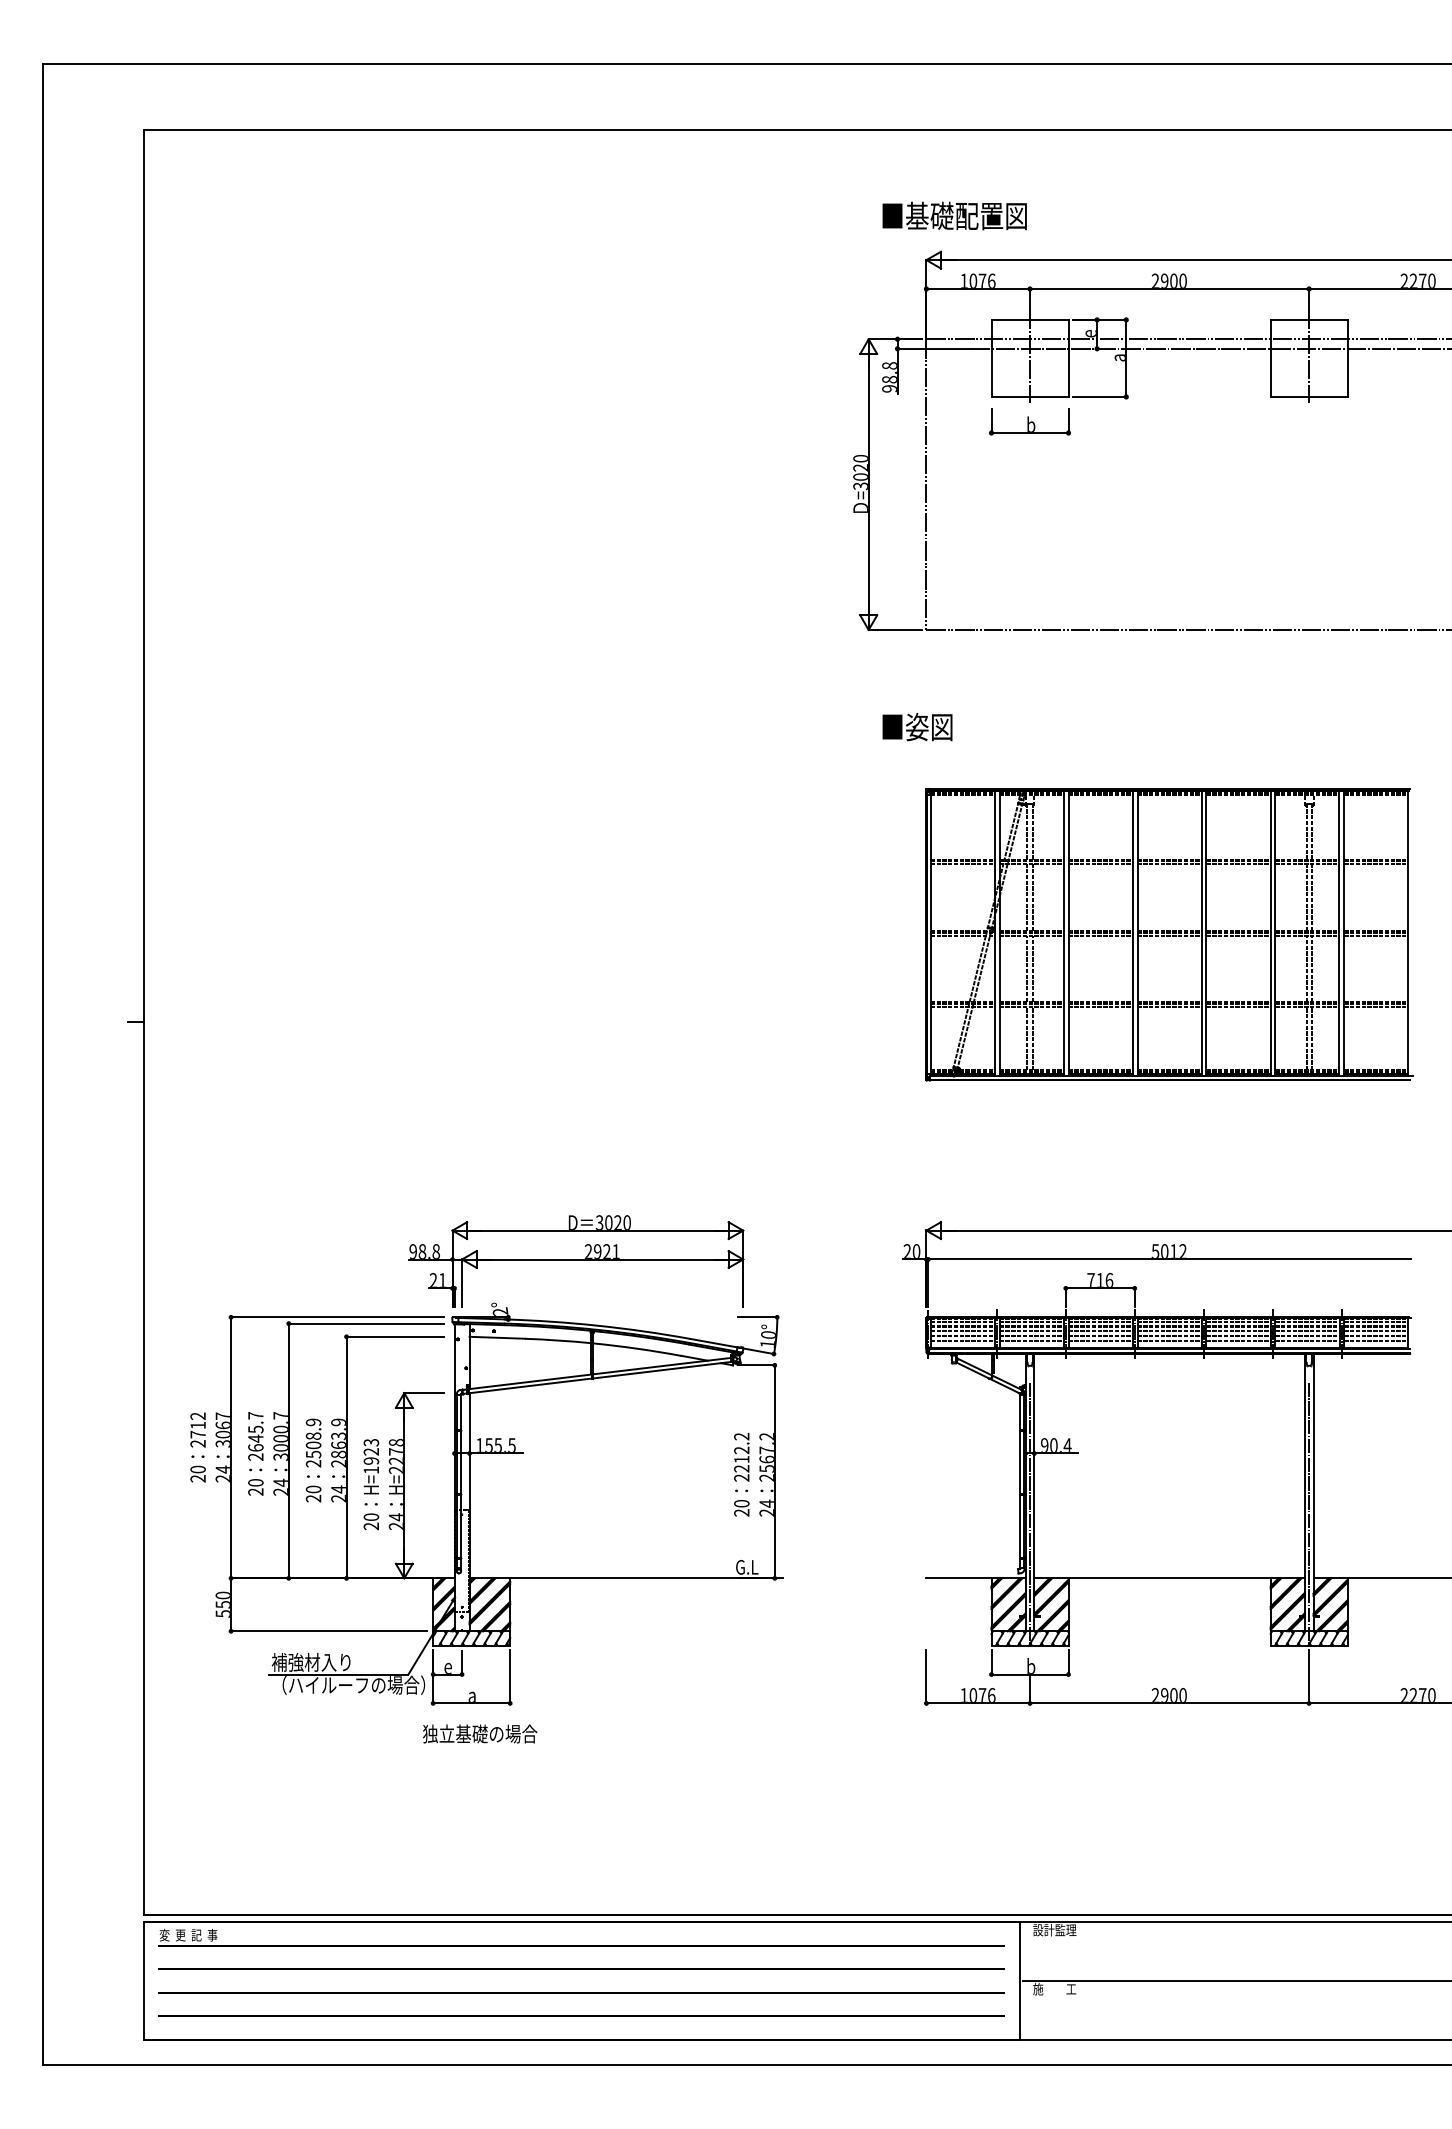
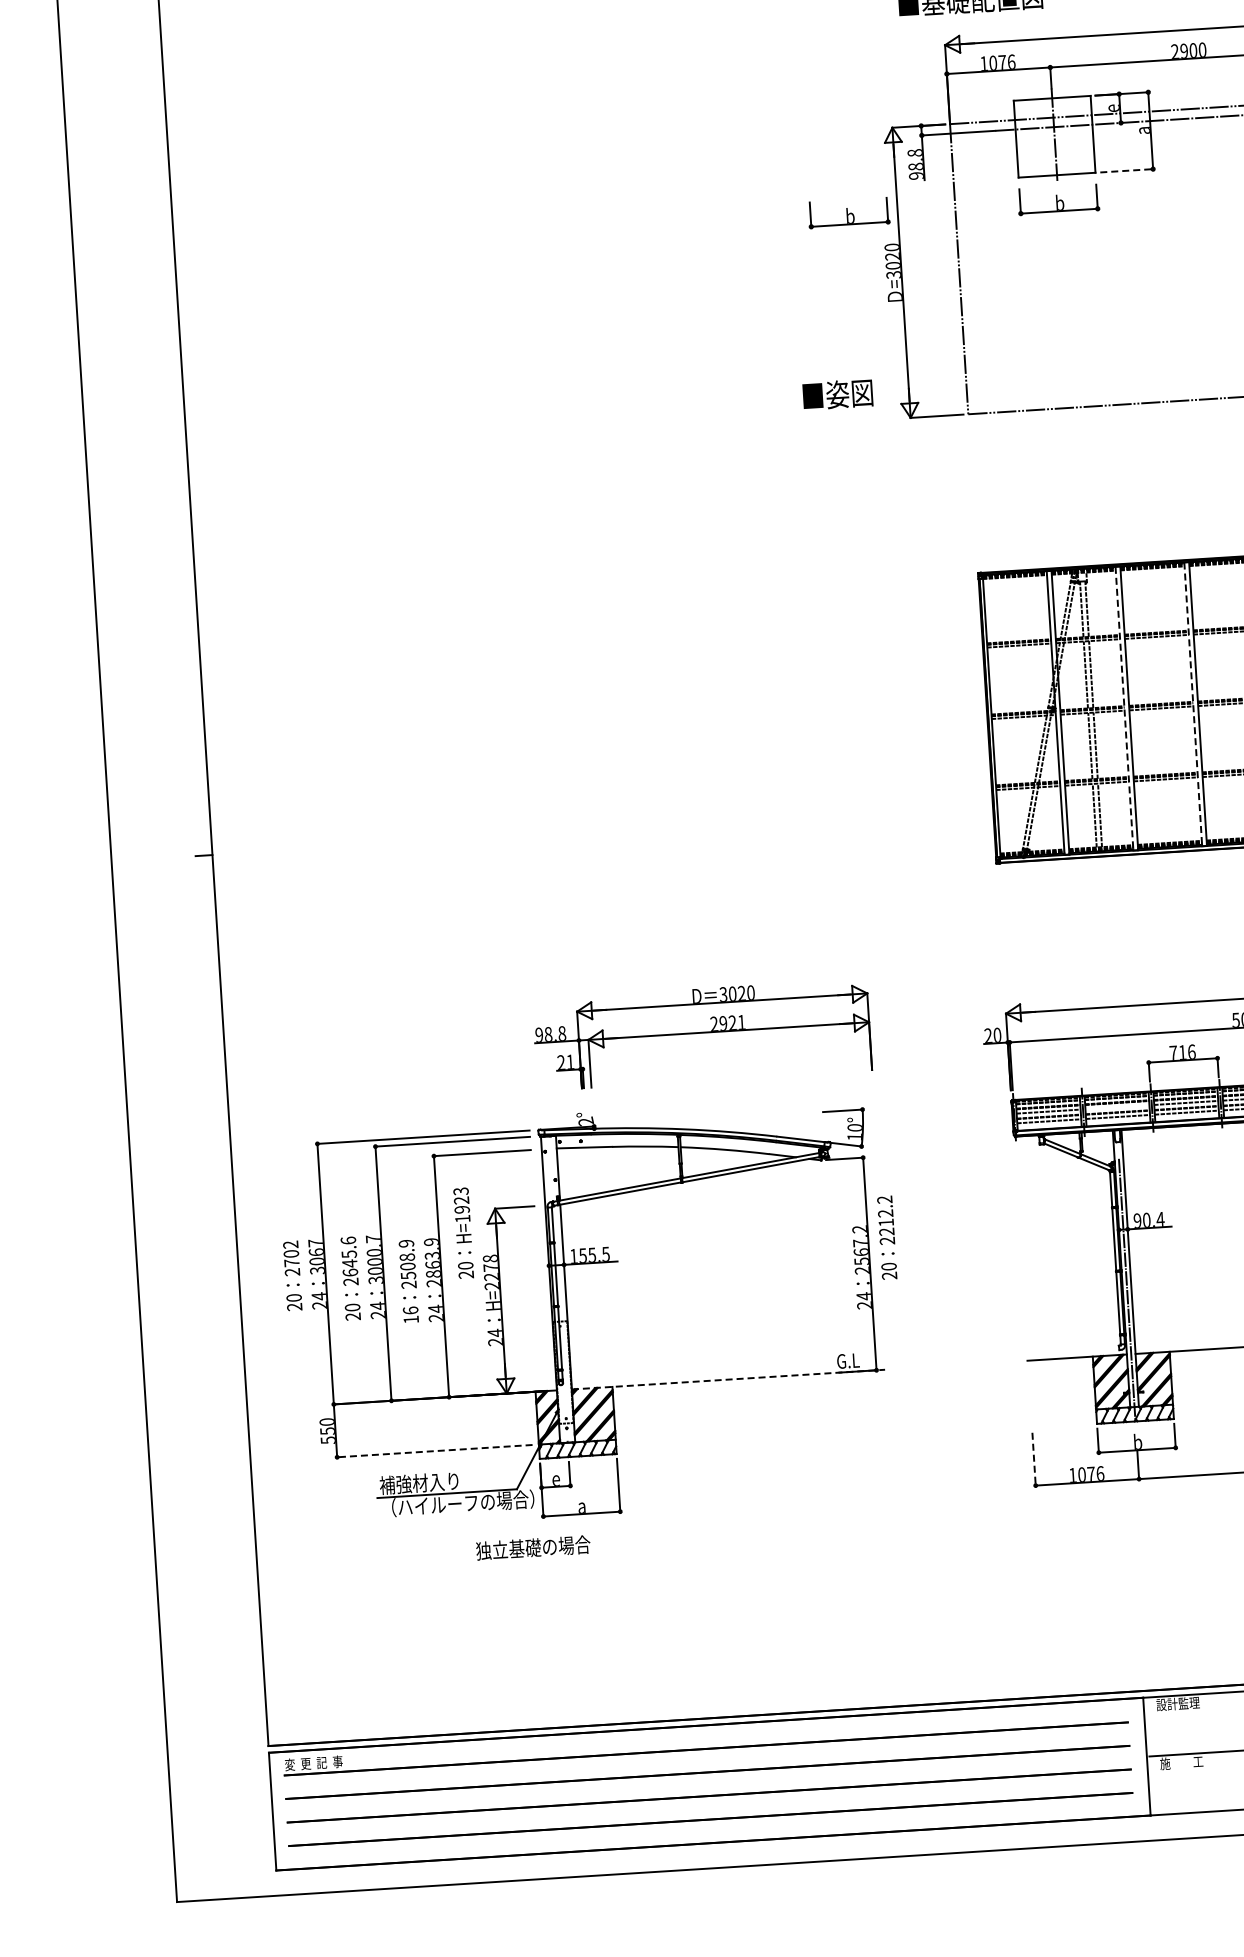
line: (1099, 396) -> (1126, 170), solid -> dashed
part: (819, 421) -> (848, 212), added
text: (917, 727) -> (837, 394), moved
line: (1063, 934) -> (1124, 709), solid -> dashed
line: (1132, 934) -> (1193, 705), solid -> dashed
part: (576, 1261) -> (702, 1034), moved
line: (1031, 1330) -> (1117, 1106), removed
text: (255, 1415) -> (348, 1240), 2645.7 -> 2645.6
text: (197, 1425) -> (290, 1254), 2712 -> 2702
text: (741, 1474) -> (886, 1237), moved
text: (371, 1484) -> (463, 1233), moved
text: (313, 1493) -> (410, 1314), 20 -> 16
line: (626, 1578) -> (728, 1379), solid -> dashed
line: (328, 1631) -> (434, 1451), solid -> dashed
line: (926, 1677) -> (1034, 1459), solid -> dashed
text: (480, 1733) -> (533, 1547), moved

